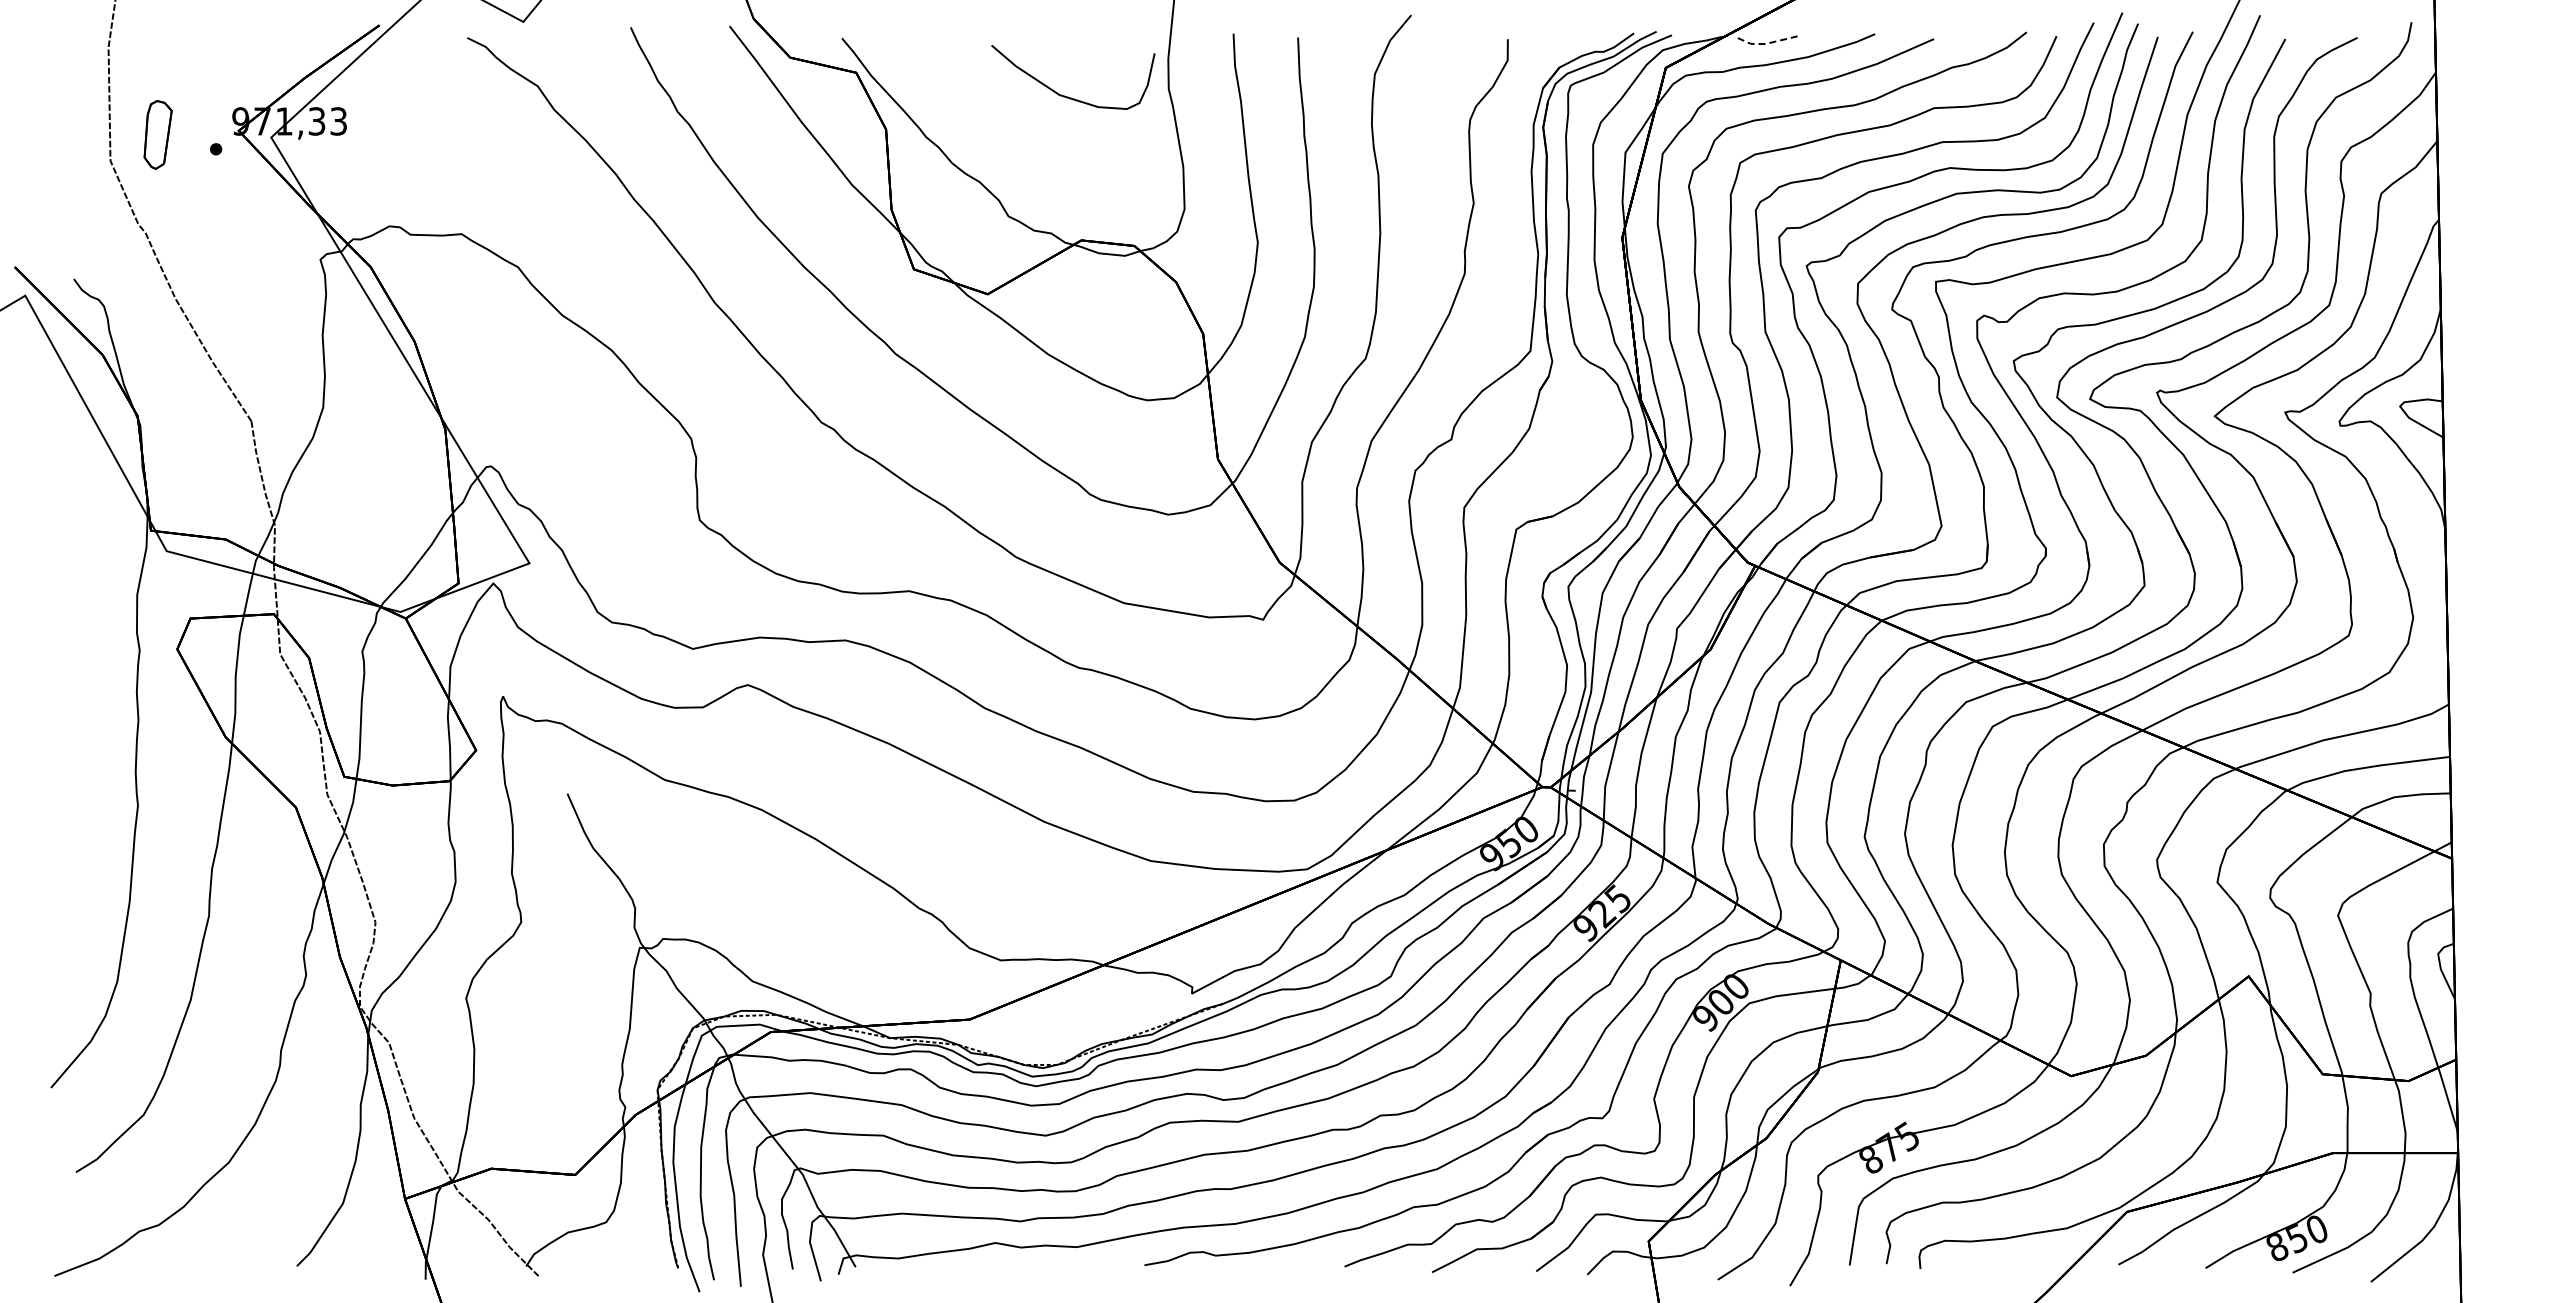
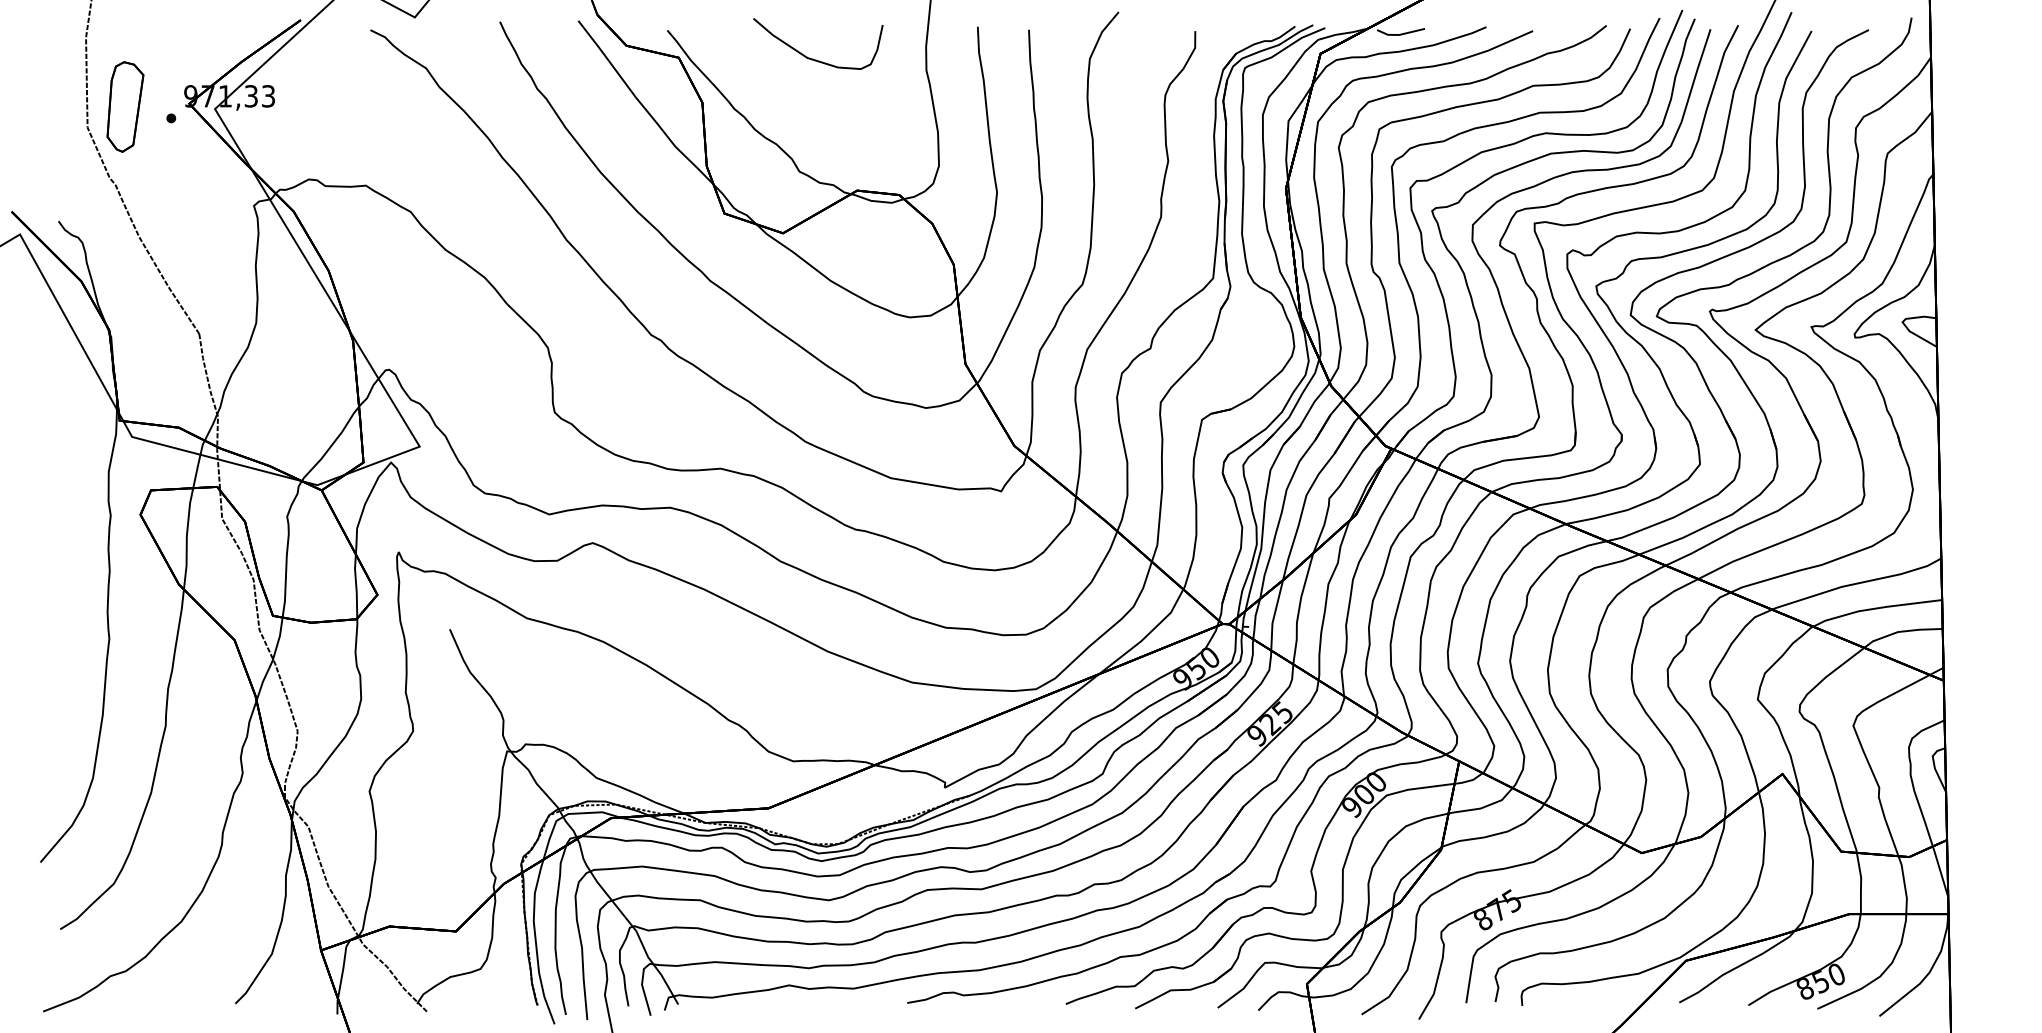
line: (1766, 43) -> (1400, 34), dashed -> solid
curve: (1065, 95) -> (812, 58), moved
part: (157, 134) -> (124, 106), size x1.67

